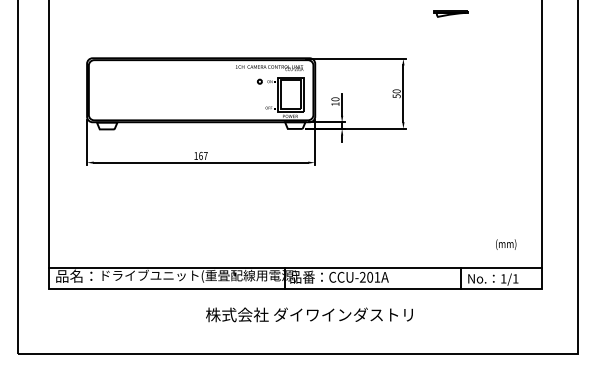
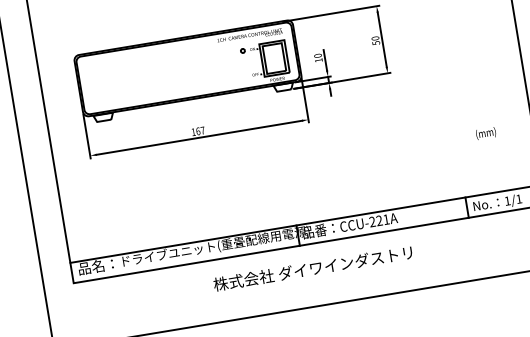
text: (506, 244) -> (486, 133), moved
text: (370, 277) -> (379, 220), CCU-201A -> CCU-221A
text: (309, 314) -> (312, 268), moved

